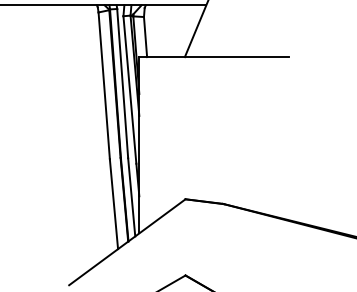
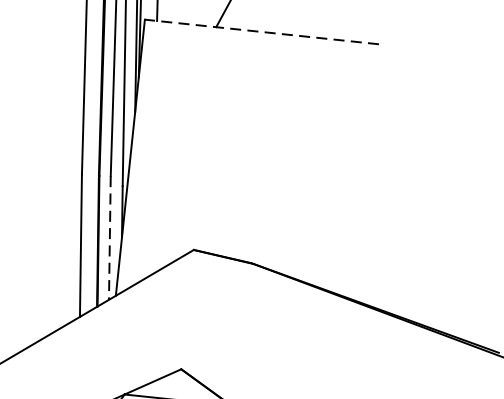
line: (214, 57) -> (262, 32), solid -> dashed
line: (131, 197) -> (109, 238), solid -> dashed

